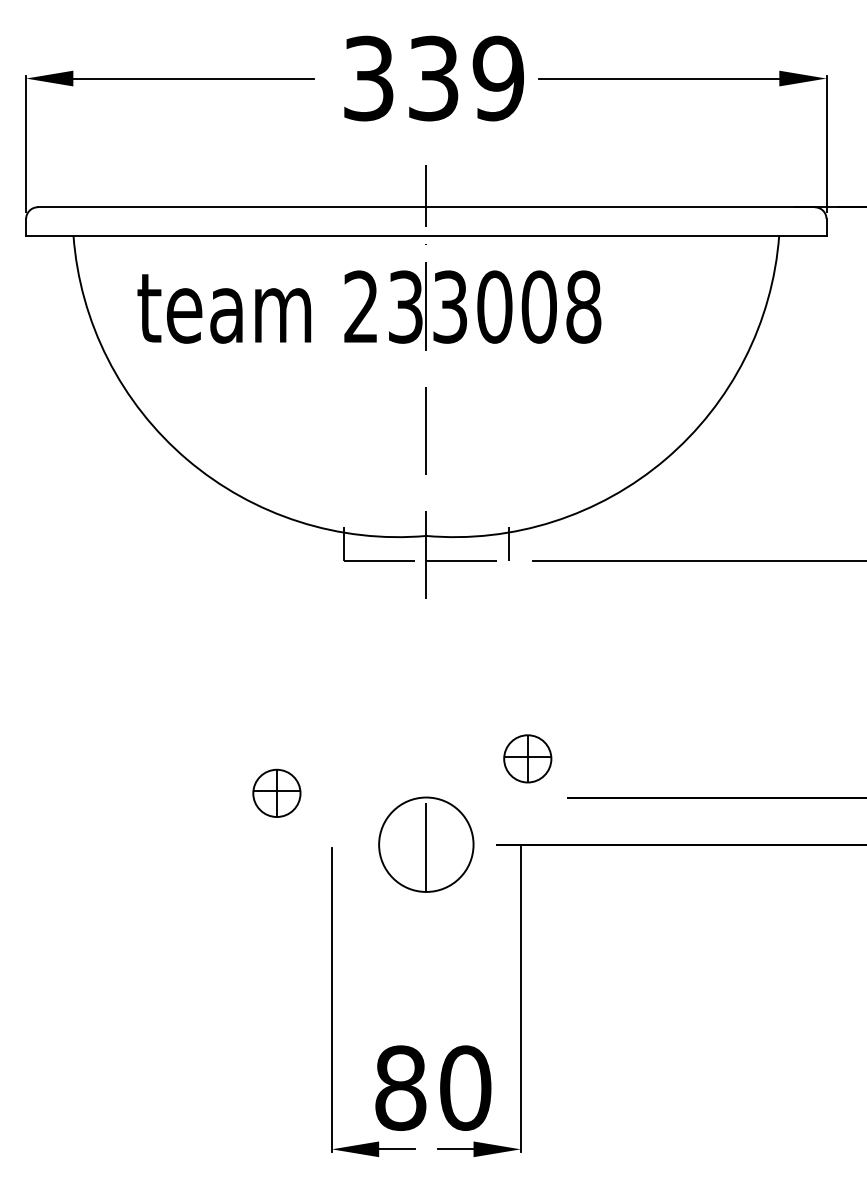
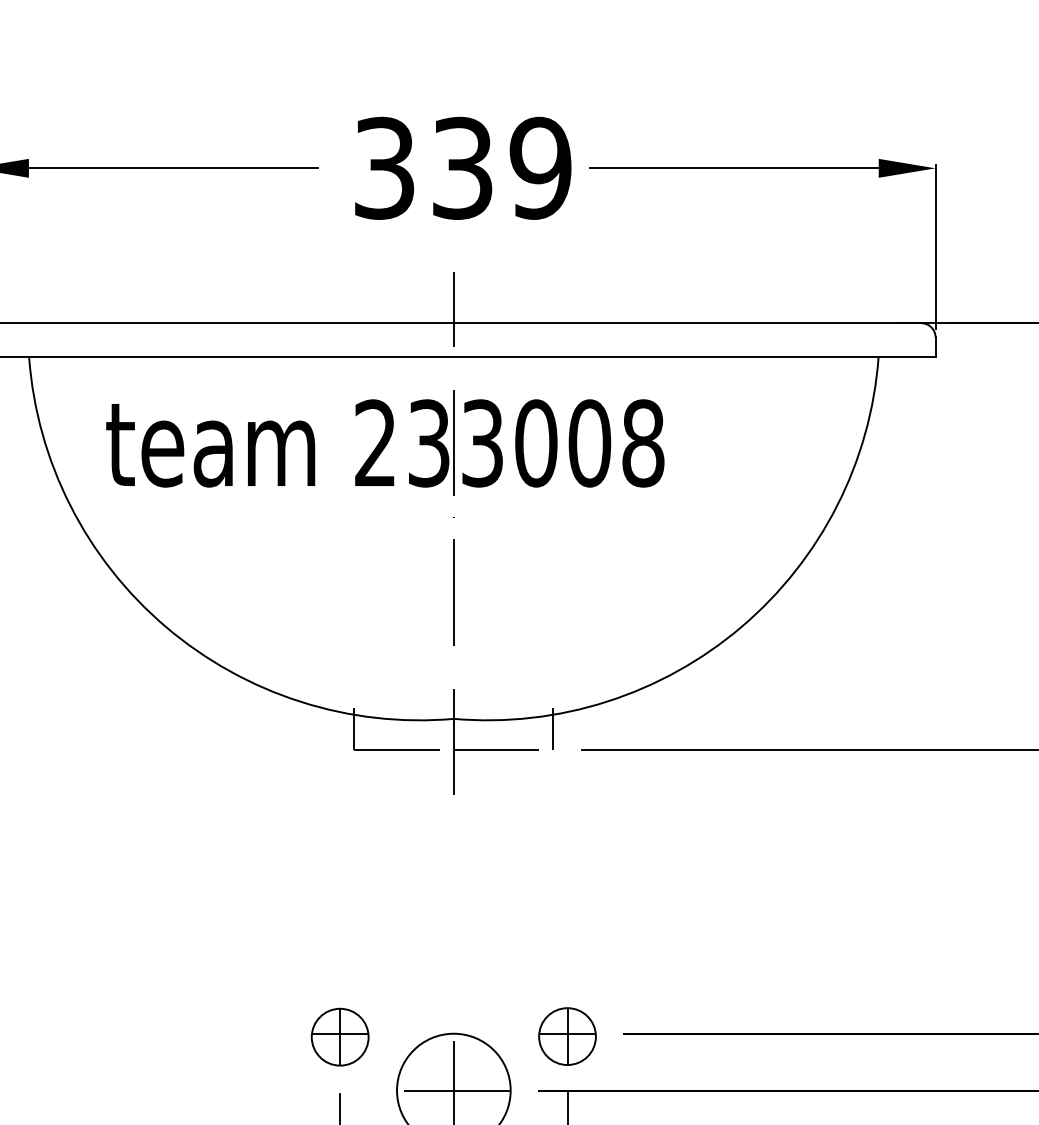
part: (527, 758) -> (567, 1036), moved
part: (276, 792) -> (339, 1036), moved
line: (426, 844) -> (454, 1090), added

